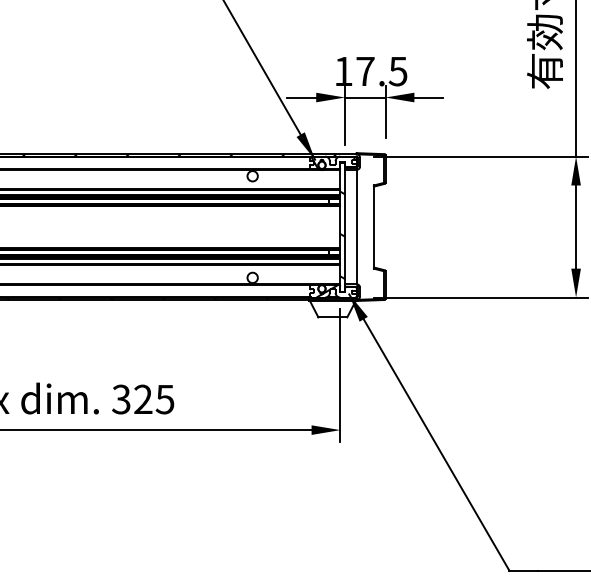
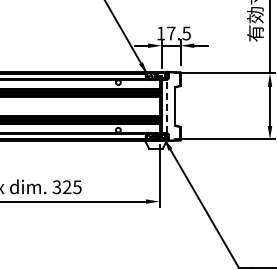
line: (357, 227) -> (167, 106), solid -> dashed

